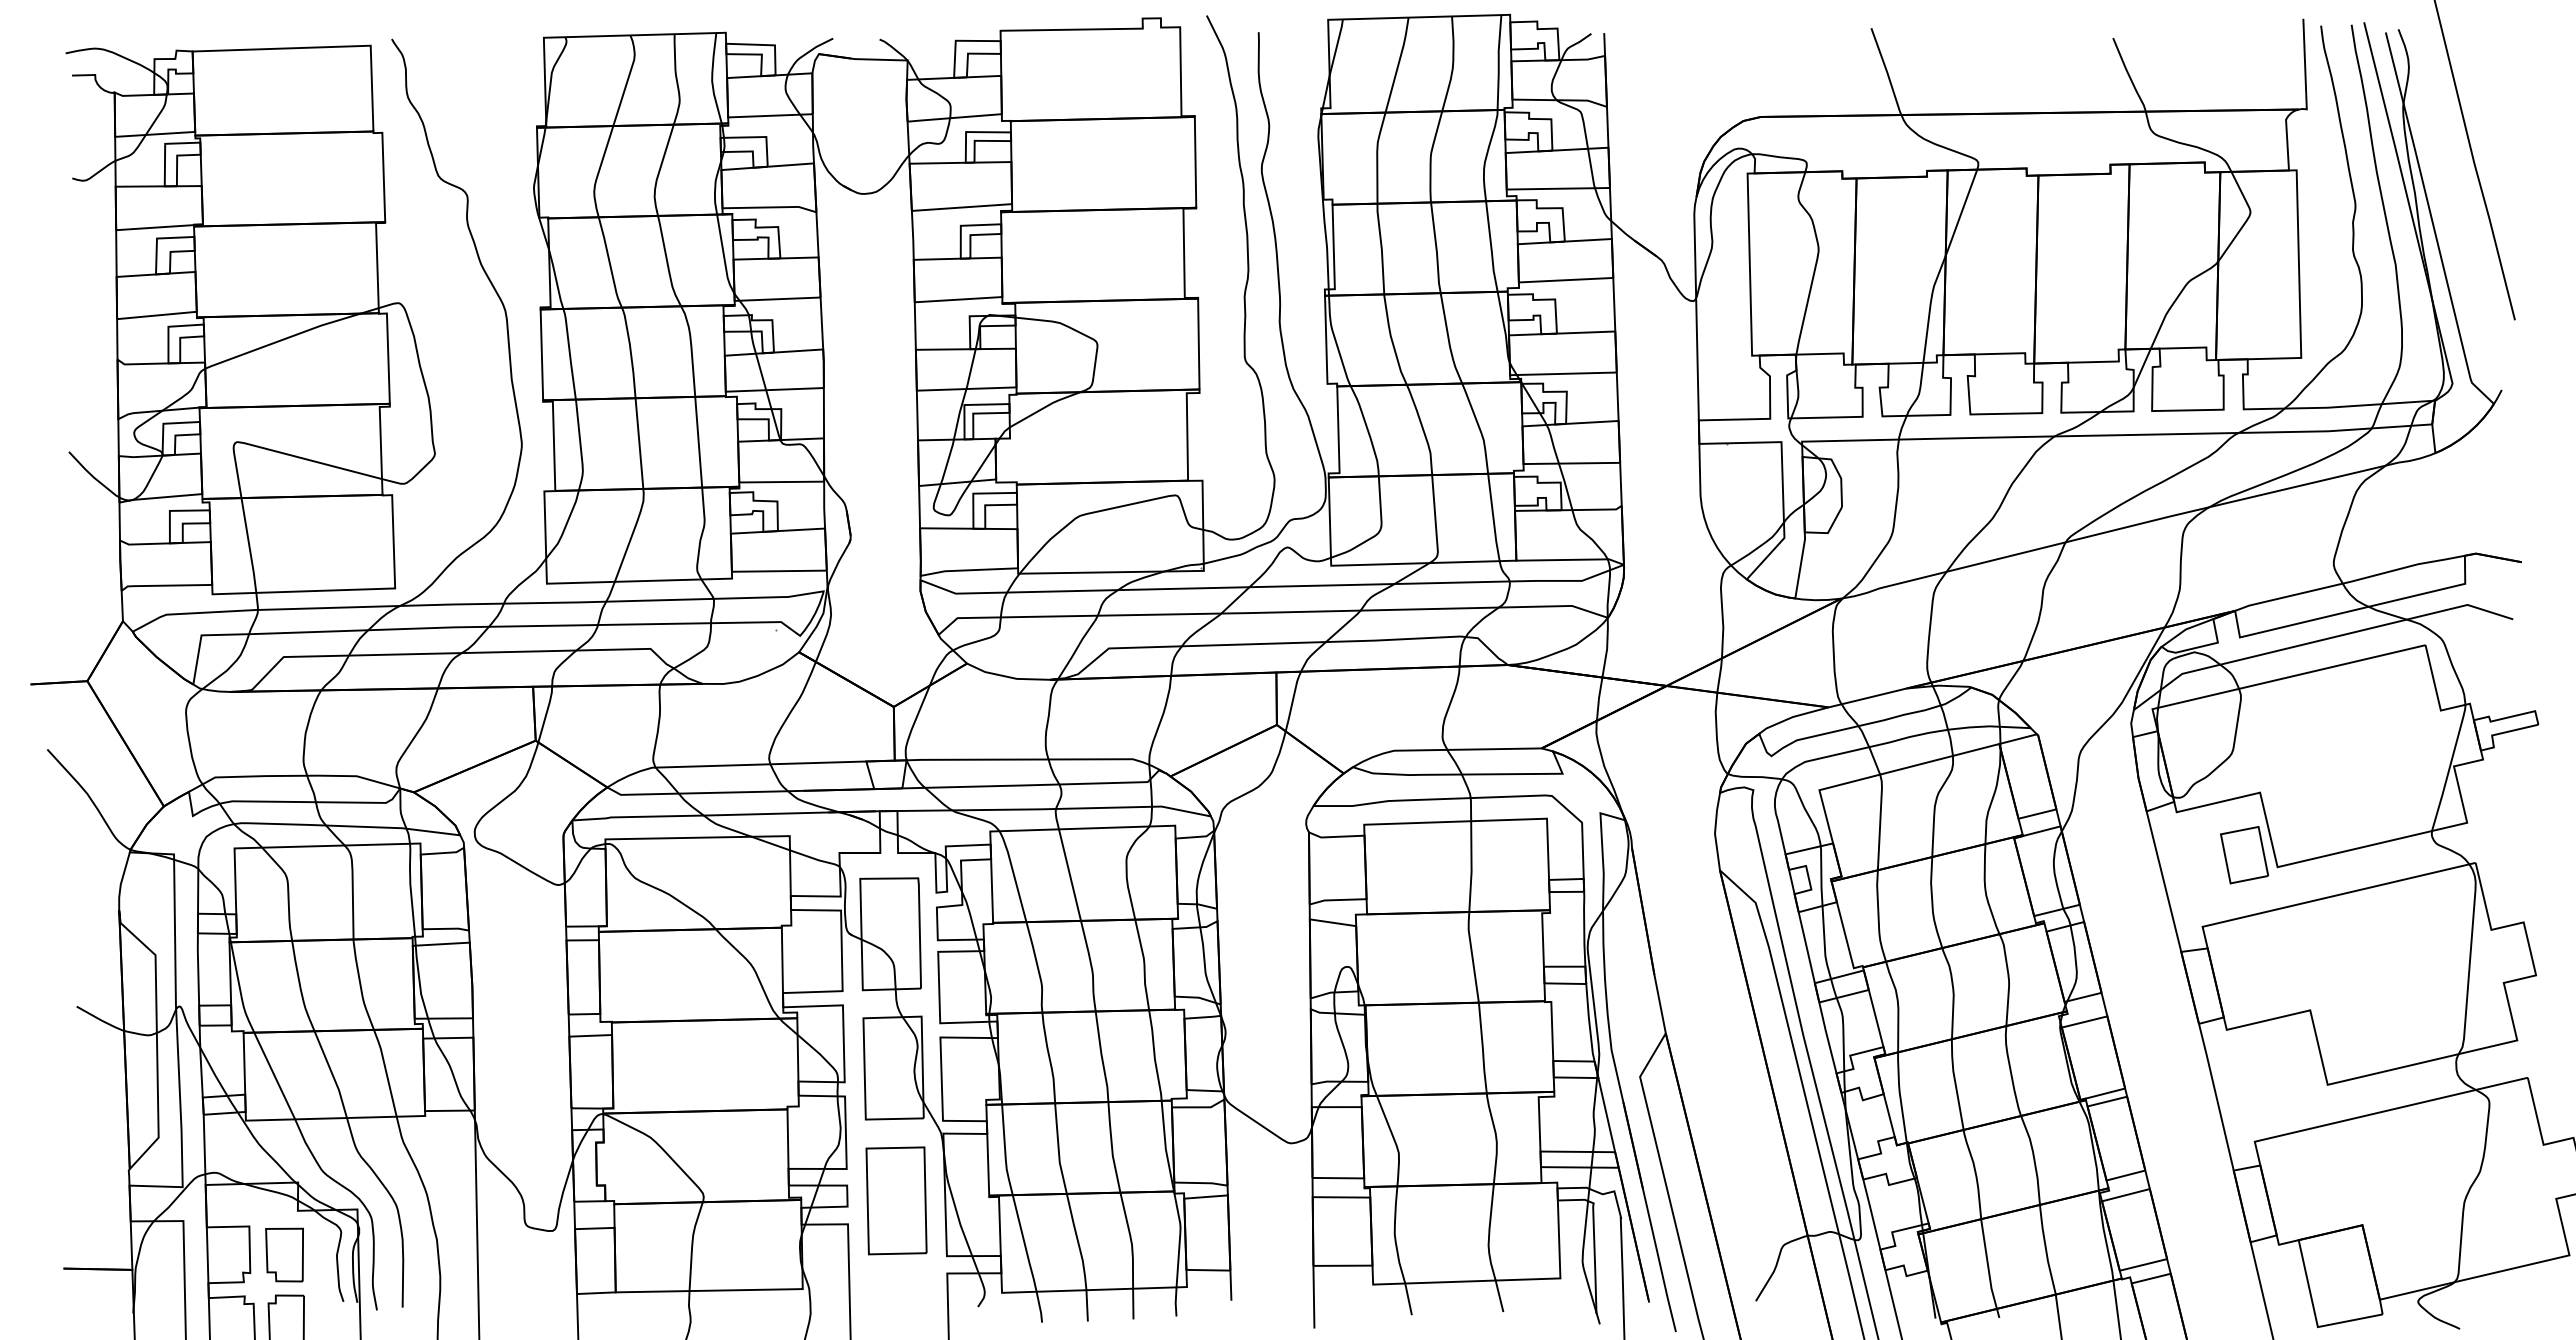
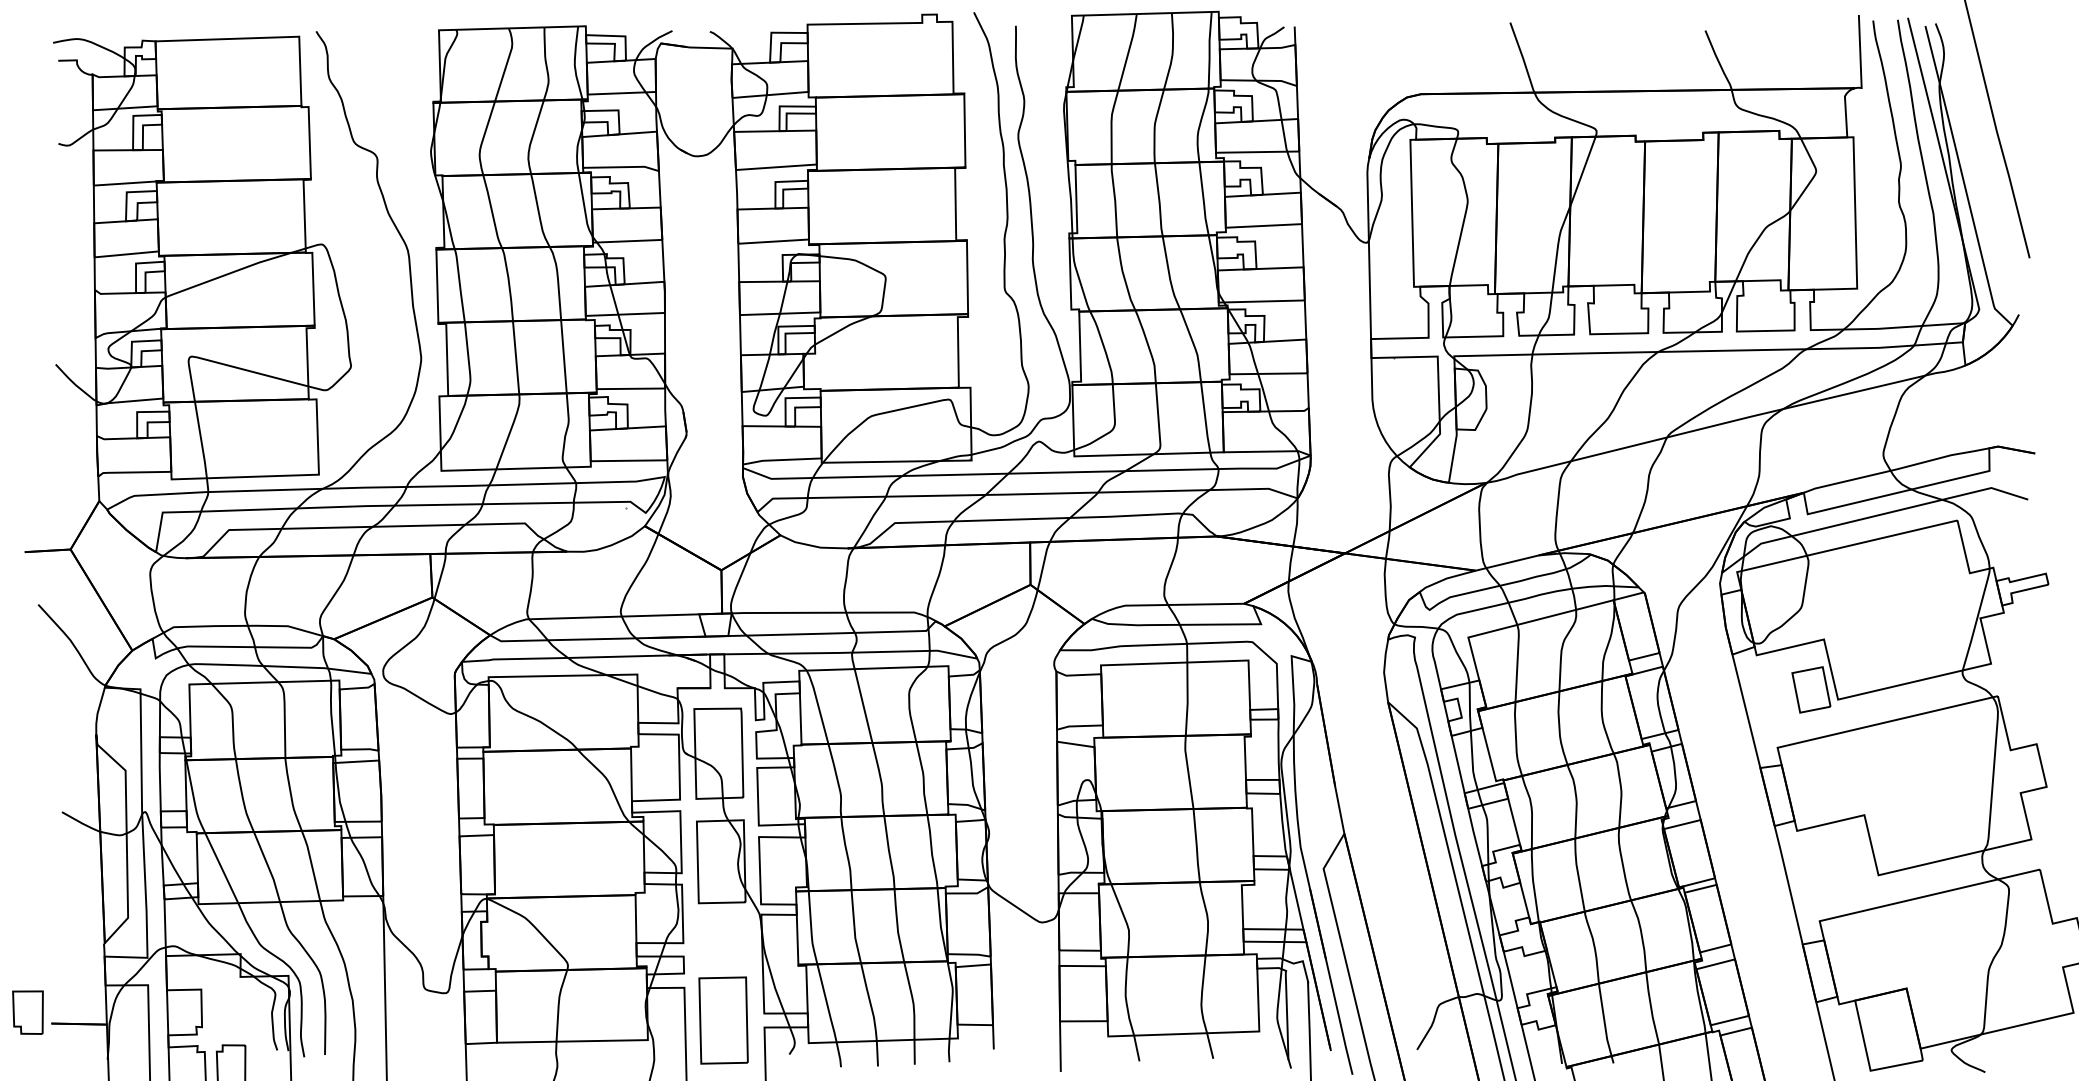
part: (896, 1200) -> (723, 1020), moved
part: (284, 1254) -> (27, 1012), moved

